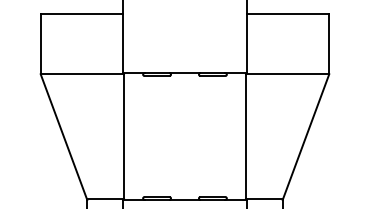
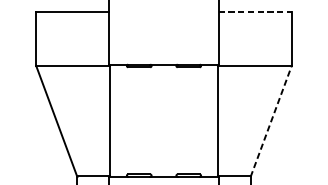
line: (288, 13) -> (255, 11), solid -> dashed
line: (306, 137) -> (271, 121), solid -> dashed

